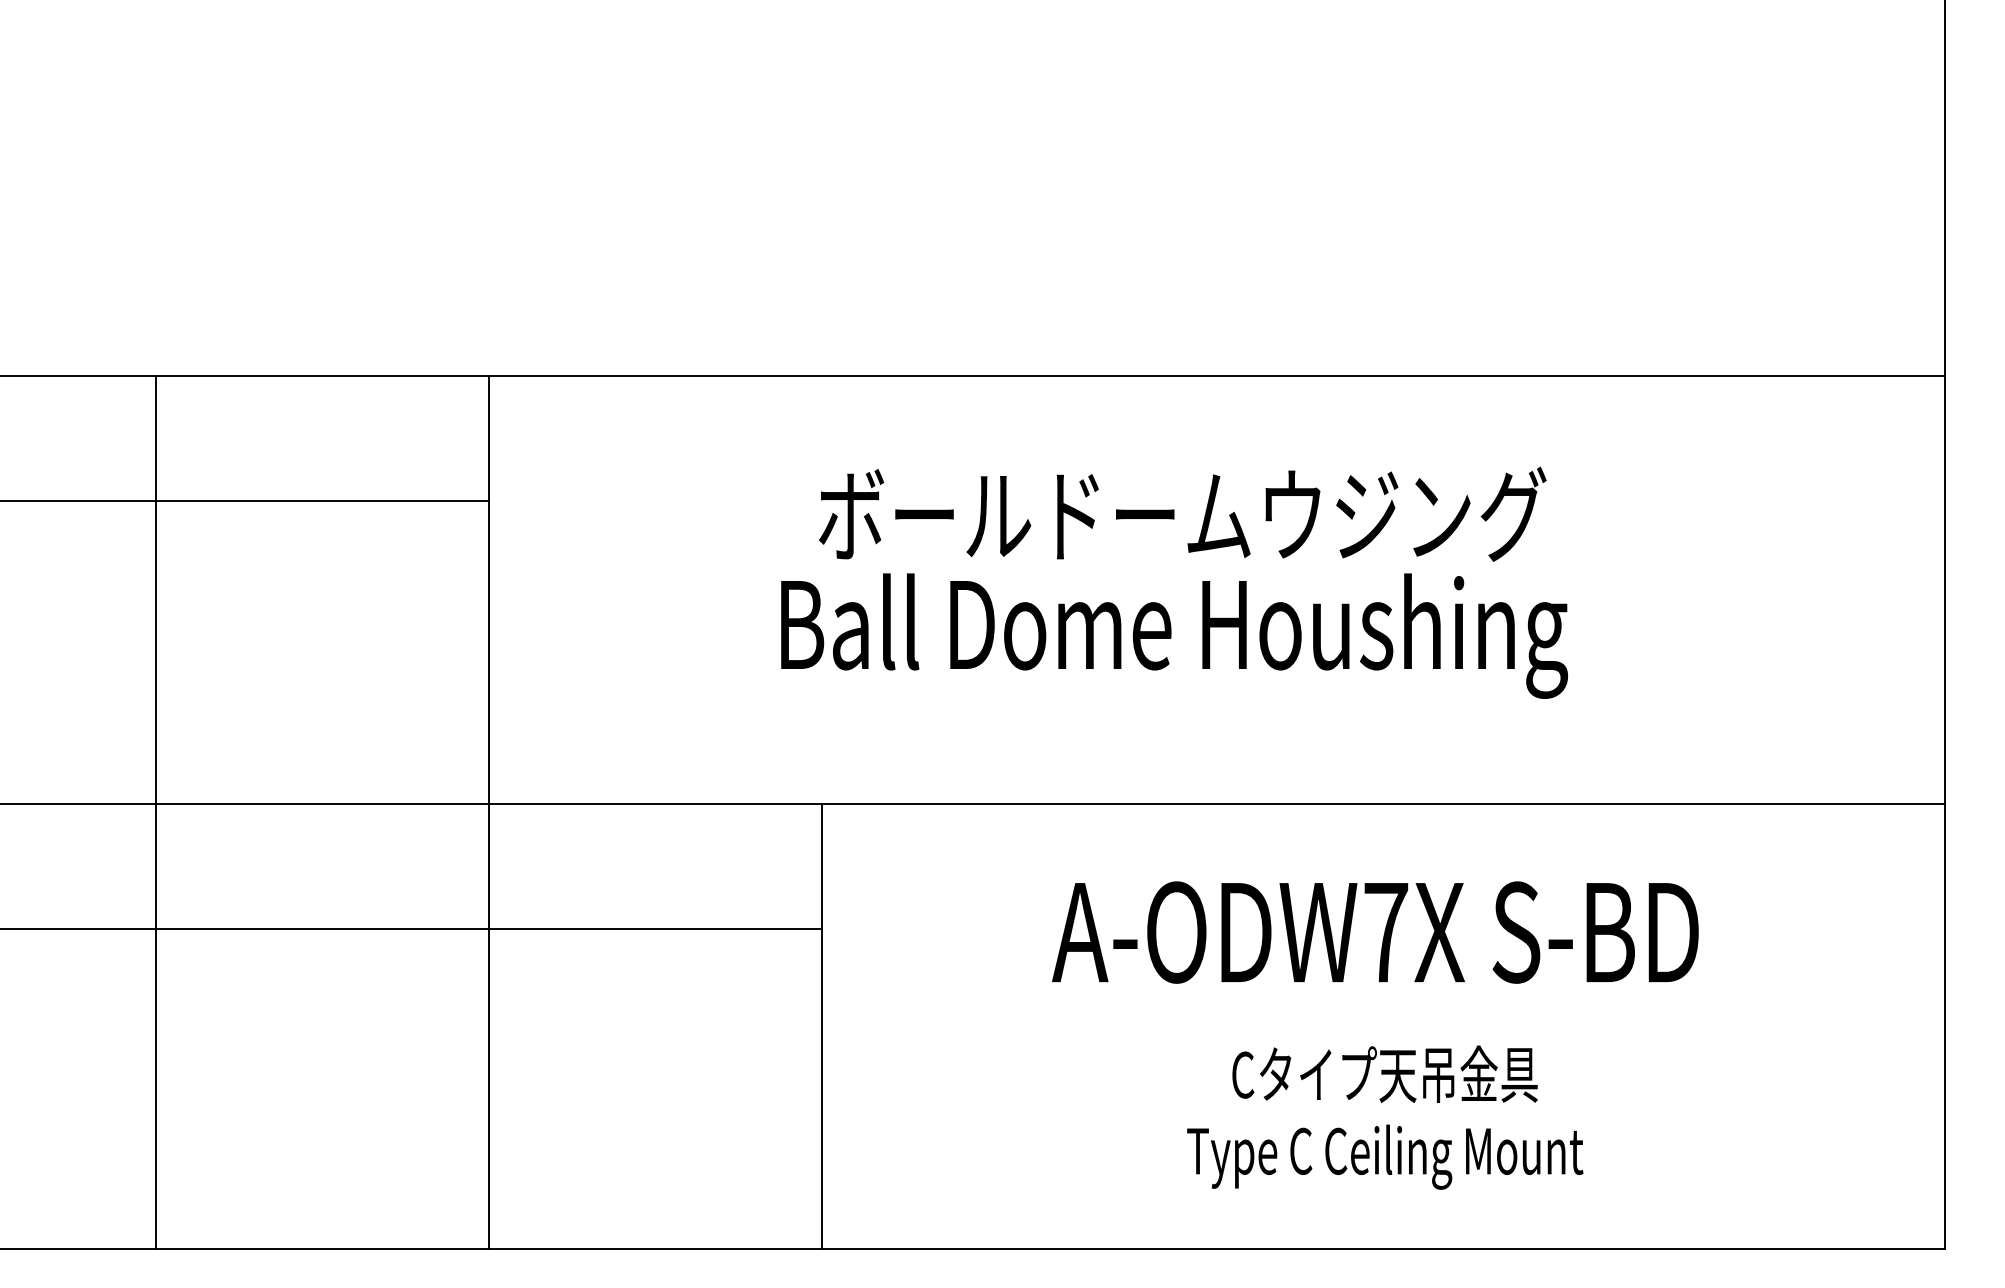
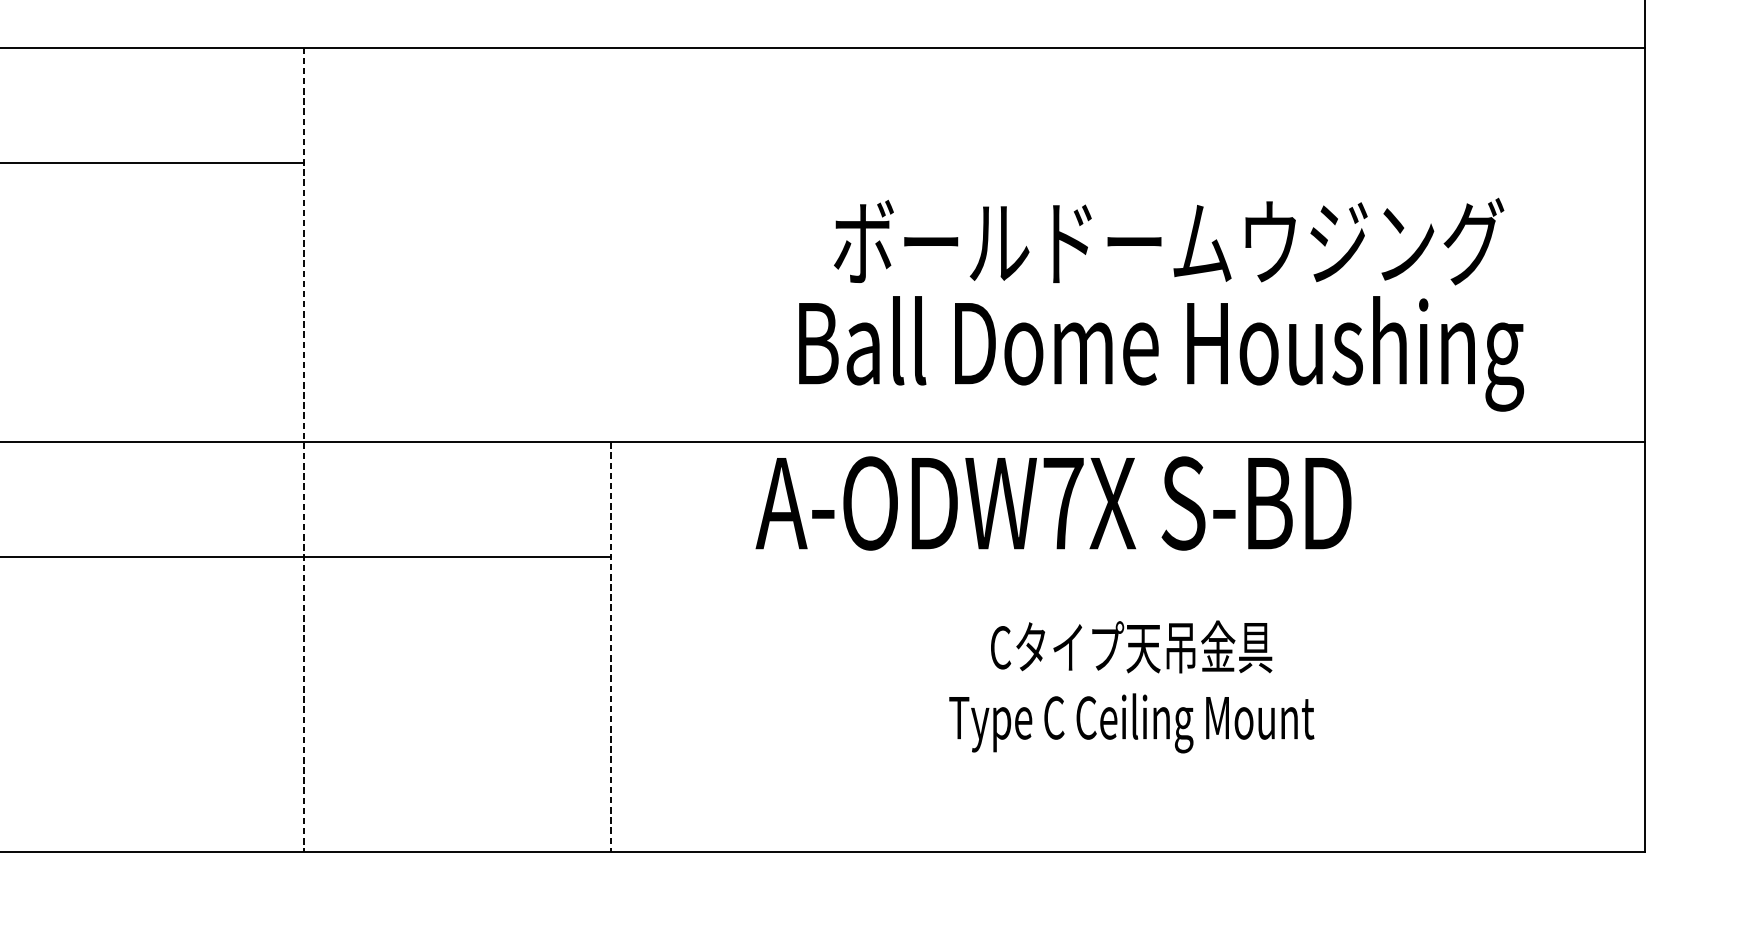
text: (1174, 582) -> (1161, 304), moved
line: (489, 812) -> (304, 450), solid -> dashed
text: (1375, 932) -> (1053, 503), moved
line: (821, 1026) -> (610, 647), solid -> dashed
text: (1385, 1117) -> (1131, 686), moved

